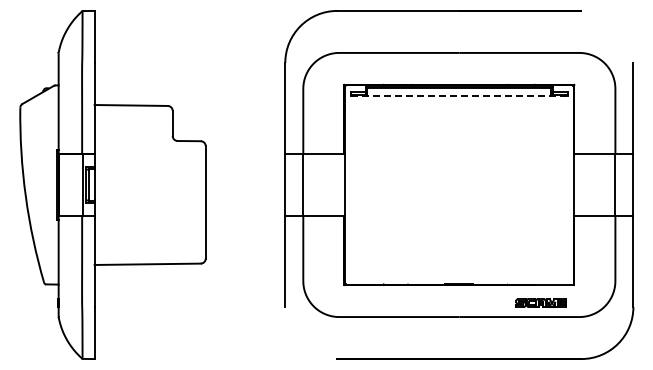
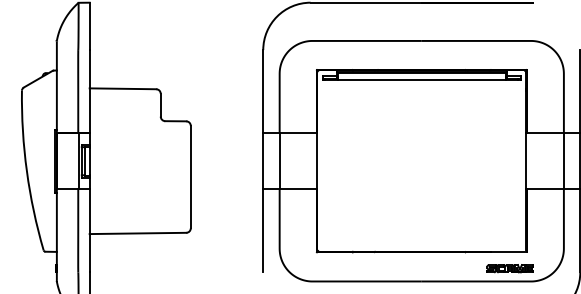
line: (459, 96) -> (421, 80), dashed -> solid
part: (540, 303) -> (509, 269), moved

